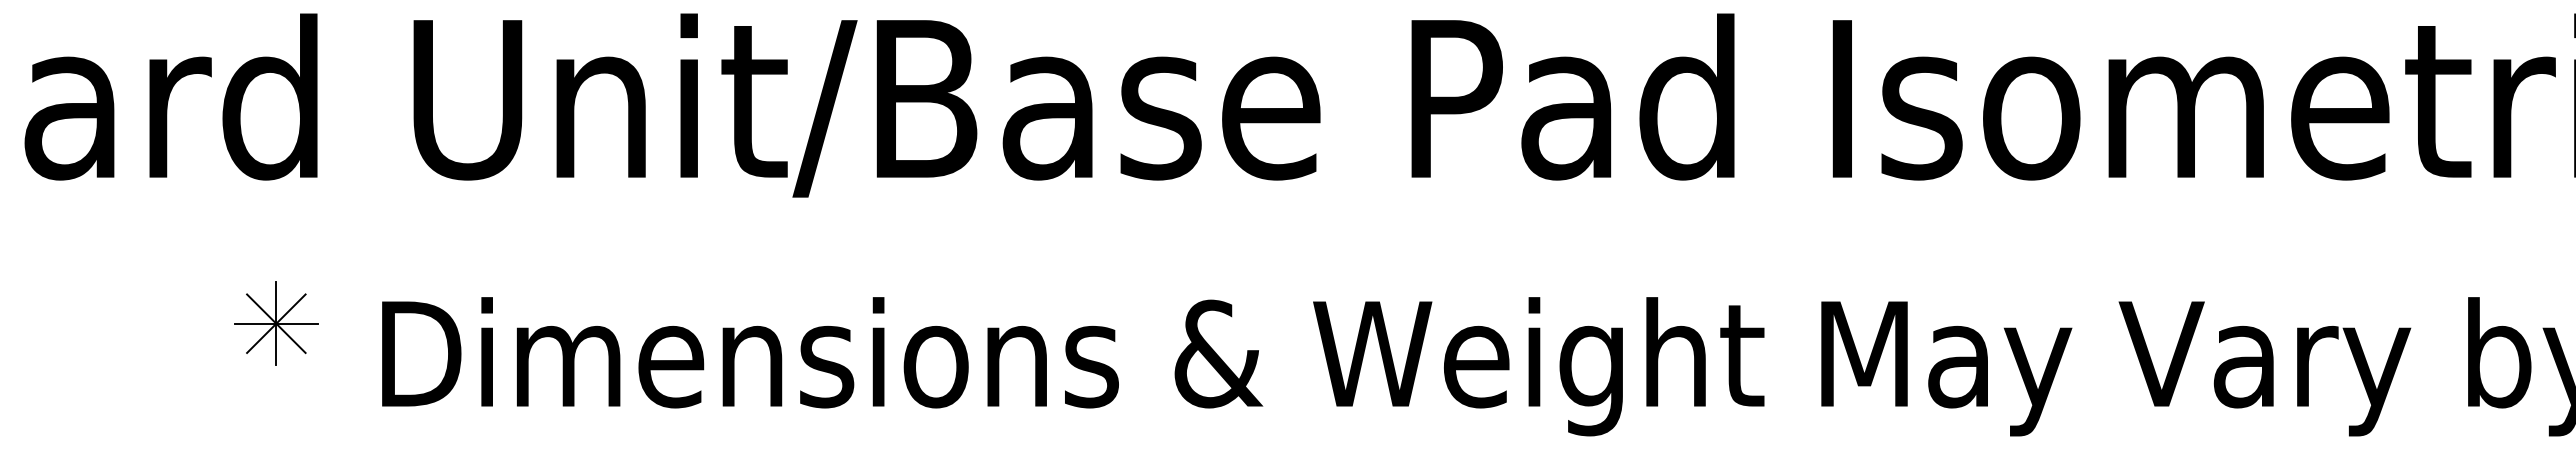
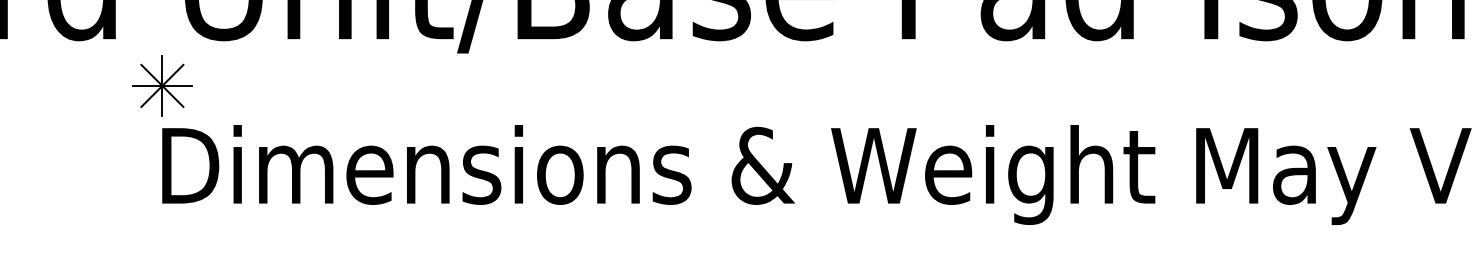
part: (276, 323) -> (162, 85), moved

